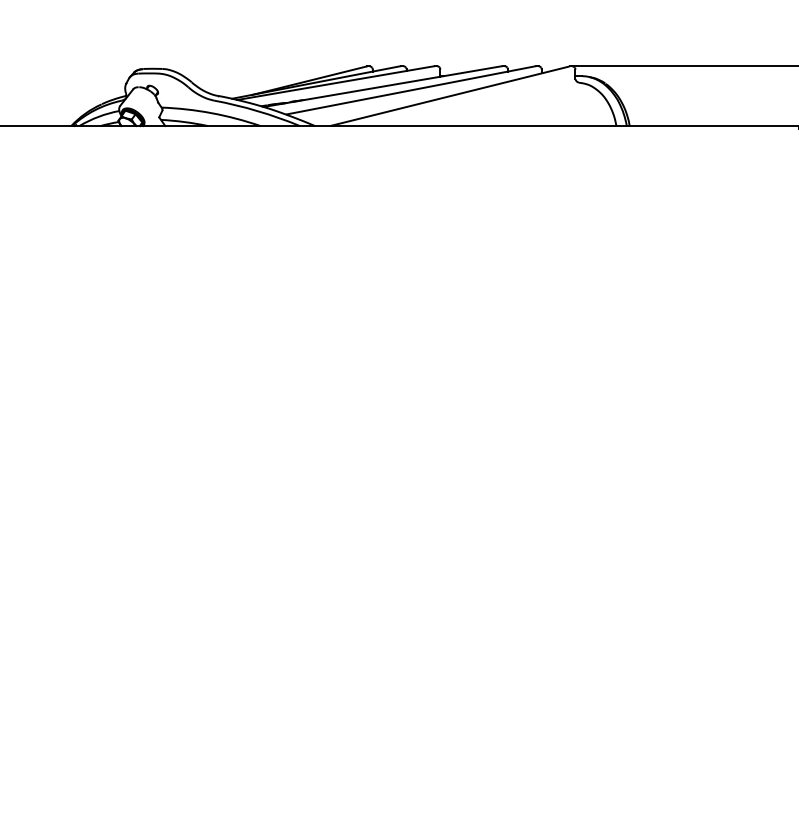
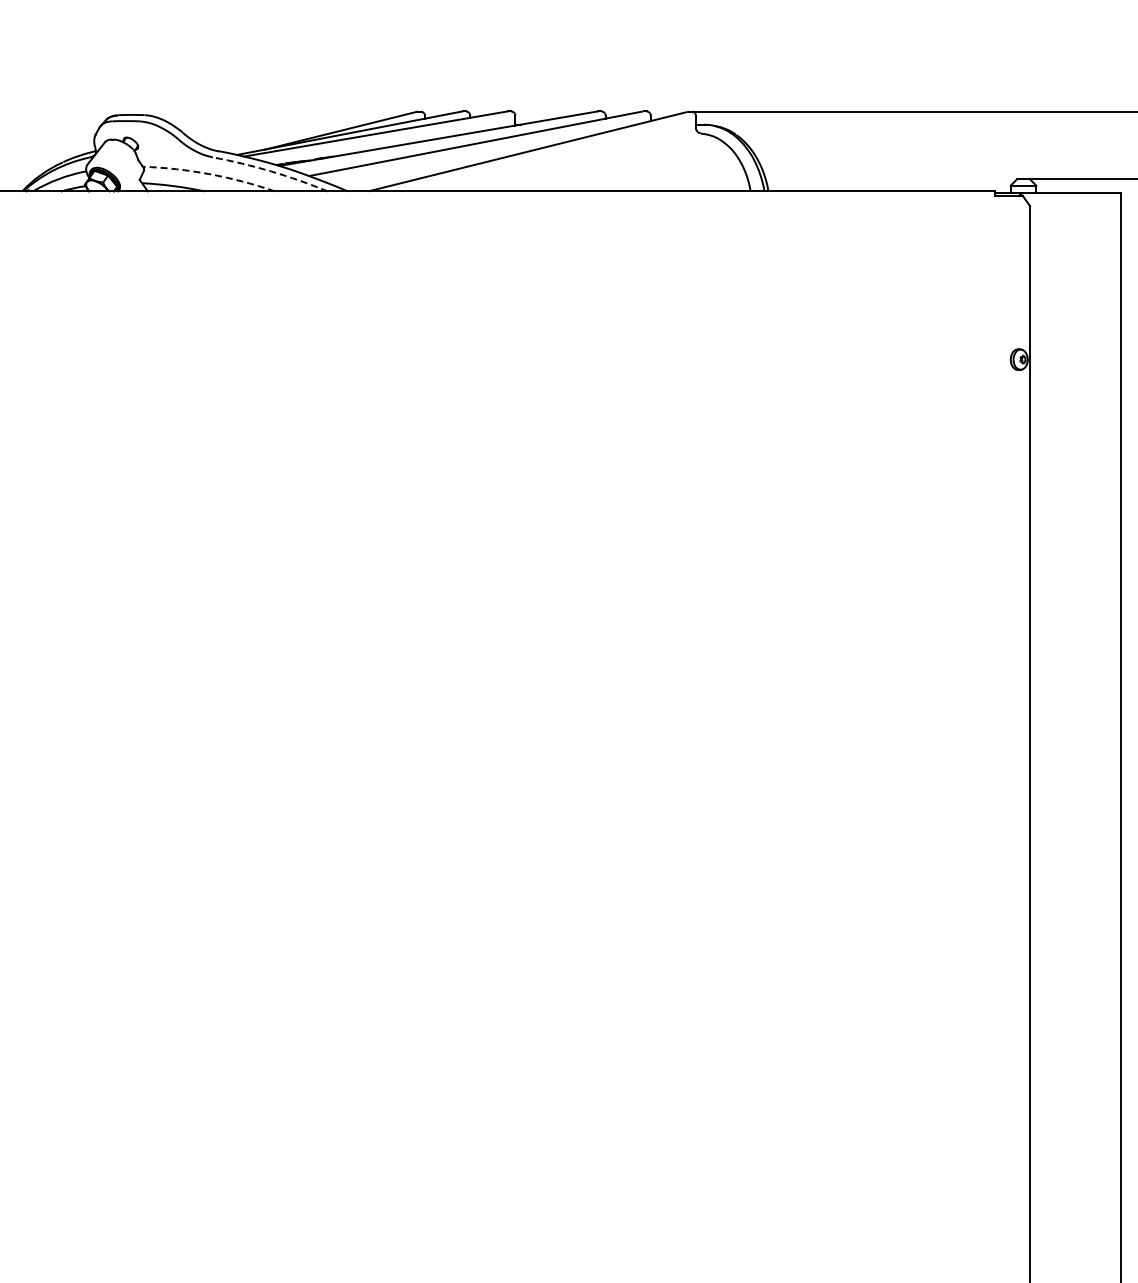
arc: (257, 111) -> (271, 171), solid -> dashed
arc: (211, 113) -> (209, 174), solid -> dashed

